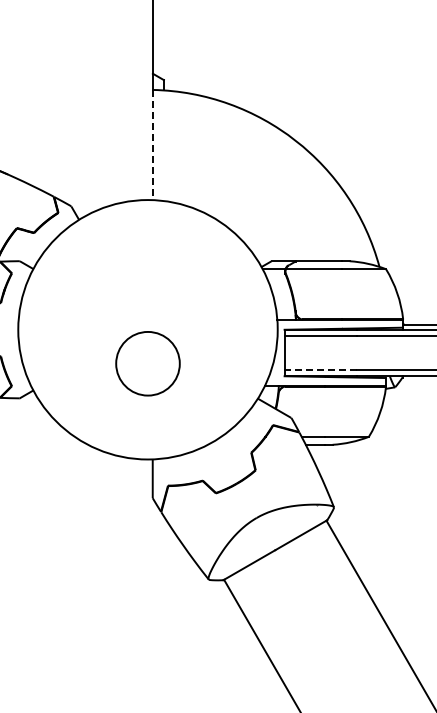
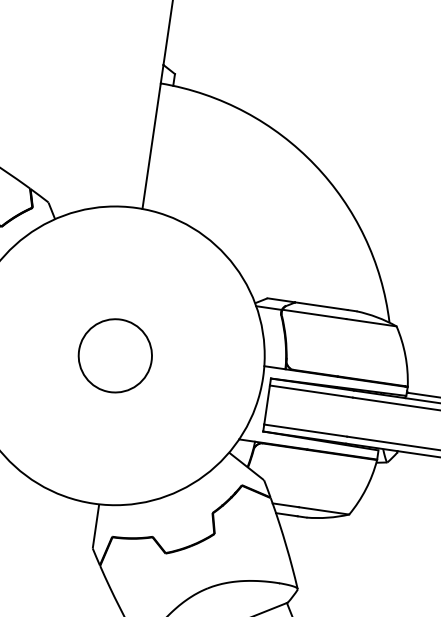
line: (152, 145) -> (151, 146), dashed -> solid
circle: (147, 363) -> (114, 355), moved
line: (320, 370) -> (305, 430), dashed -> solid

